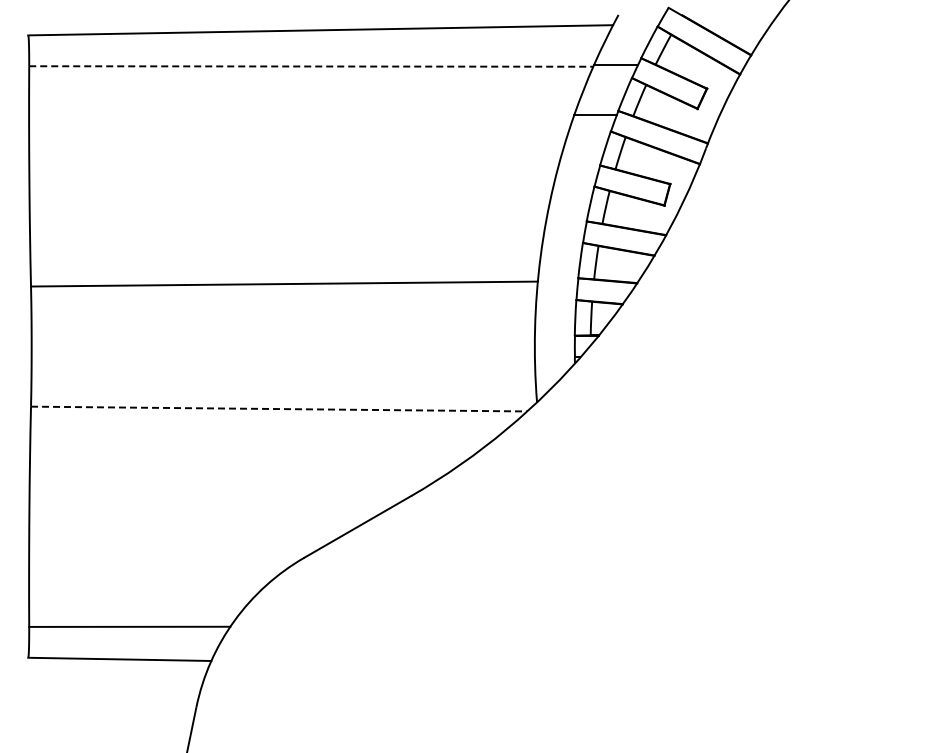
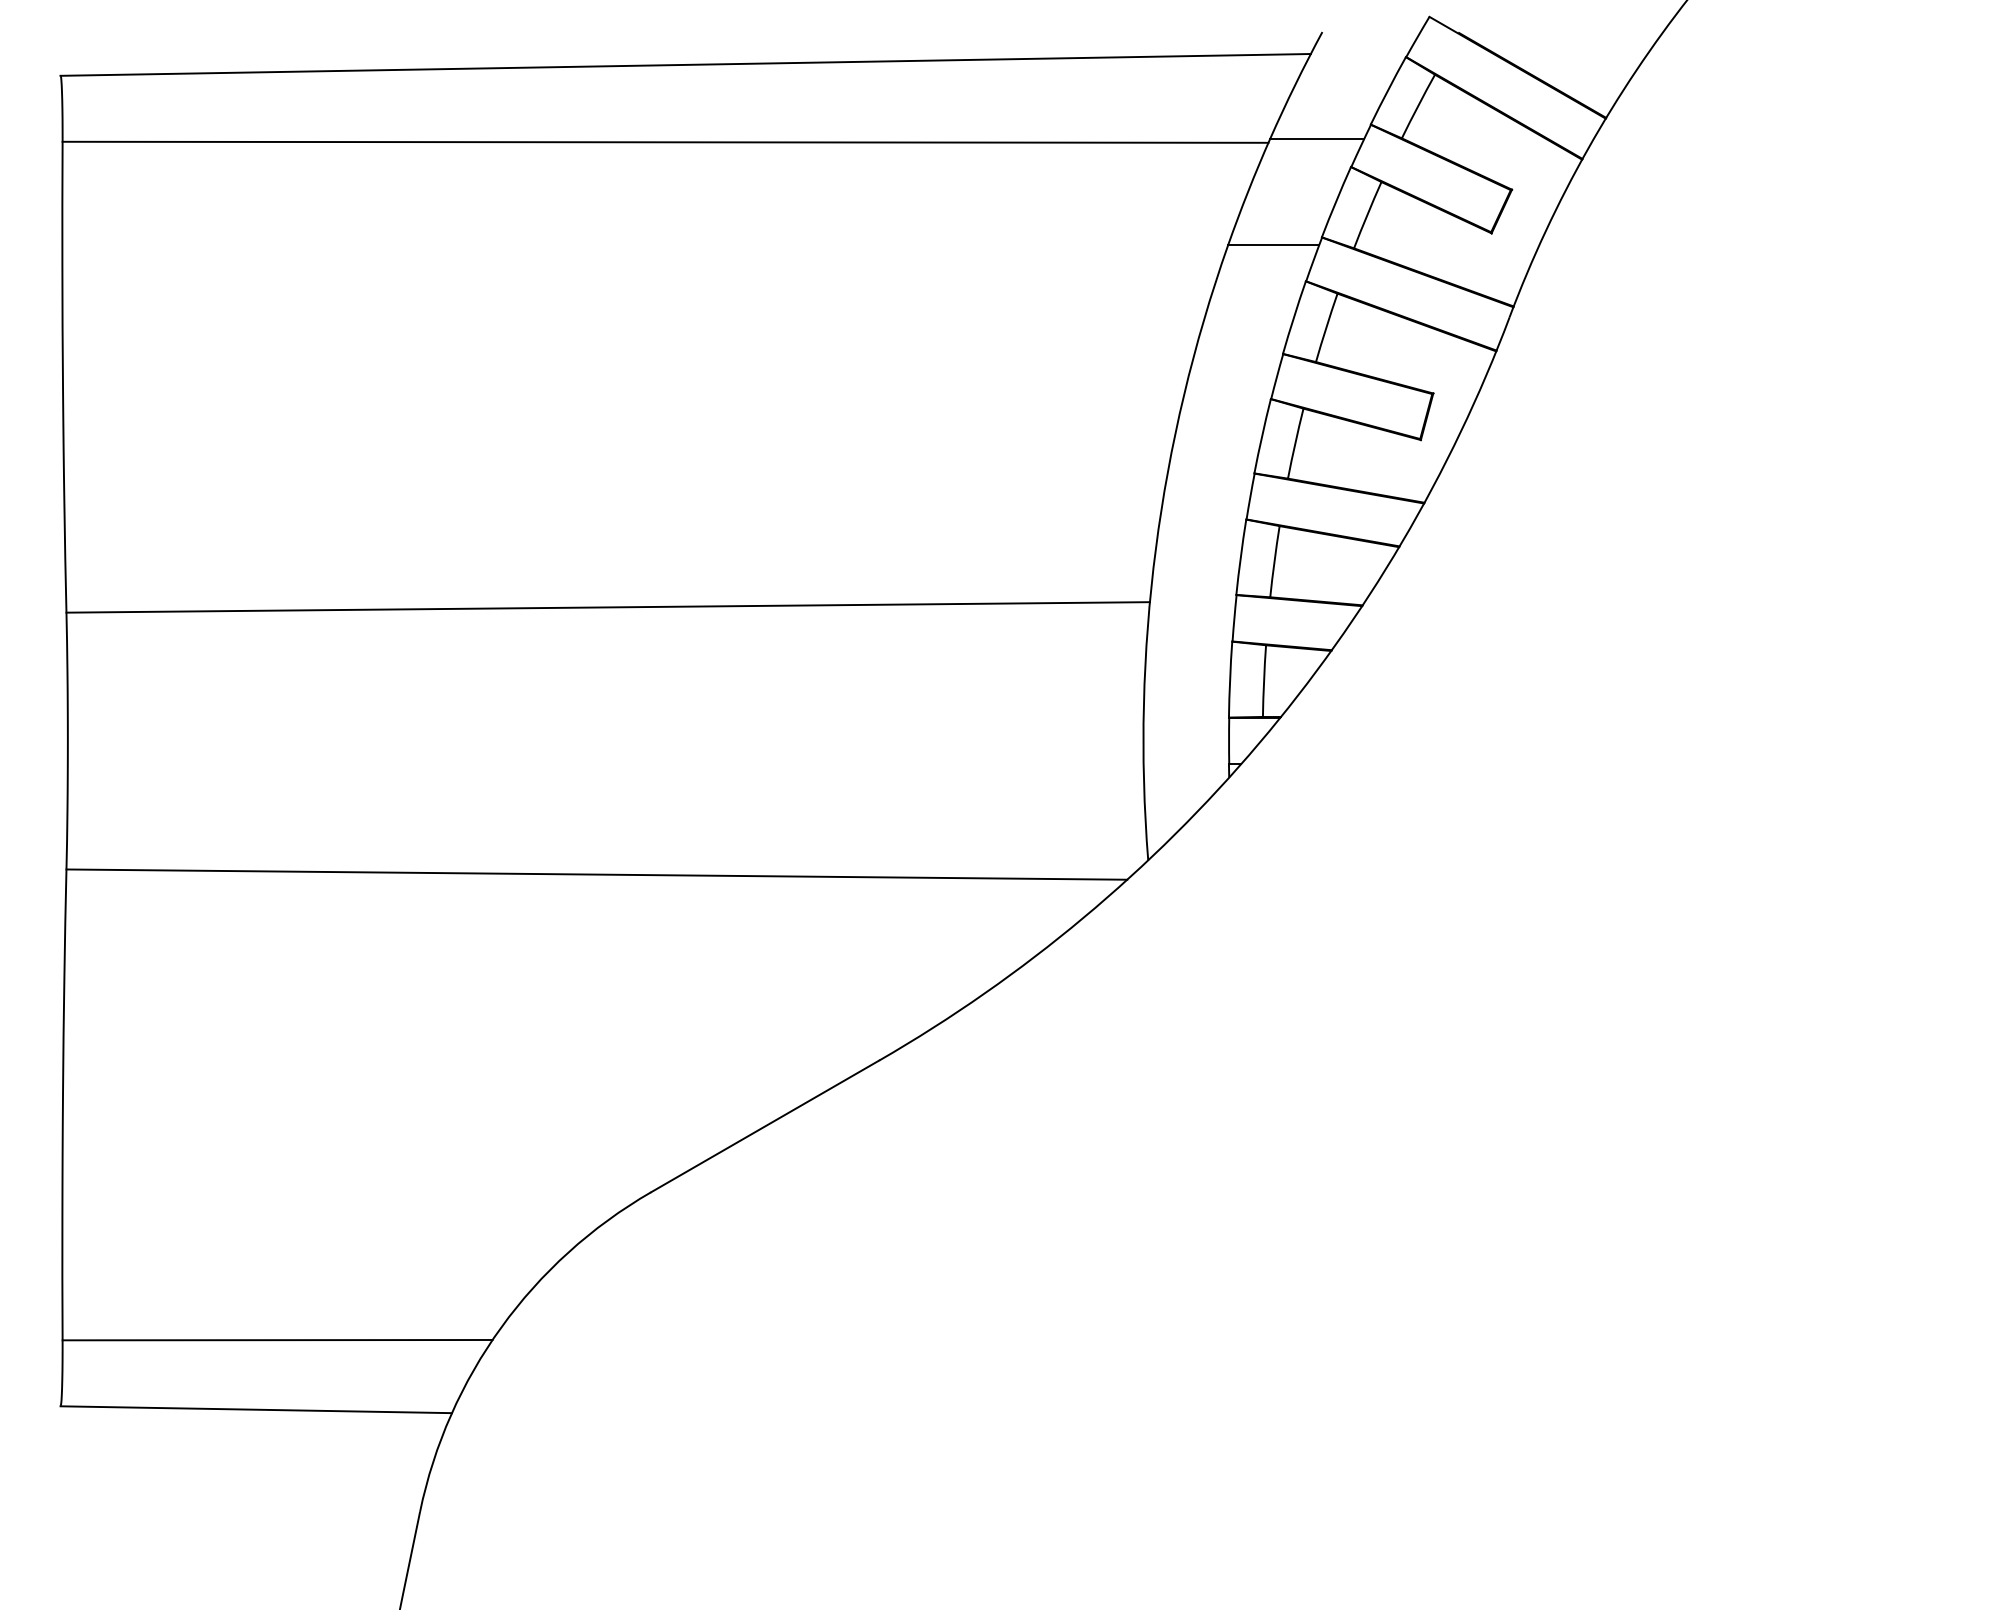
line: (311, 66) -> (666, 142), dashed -> solid
line: (279, 409) -> (597, 875), dashed -> solid

